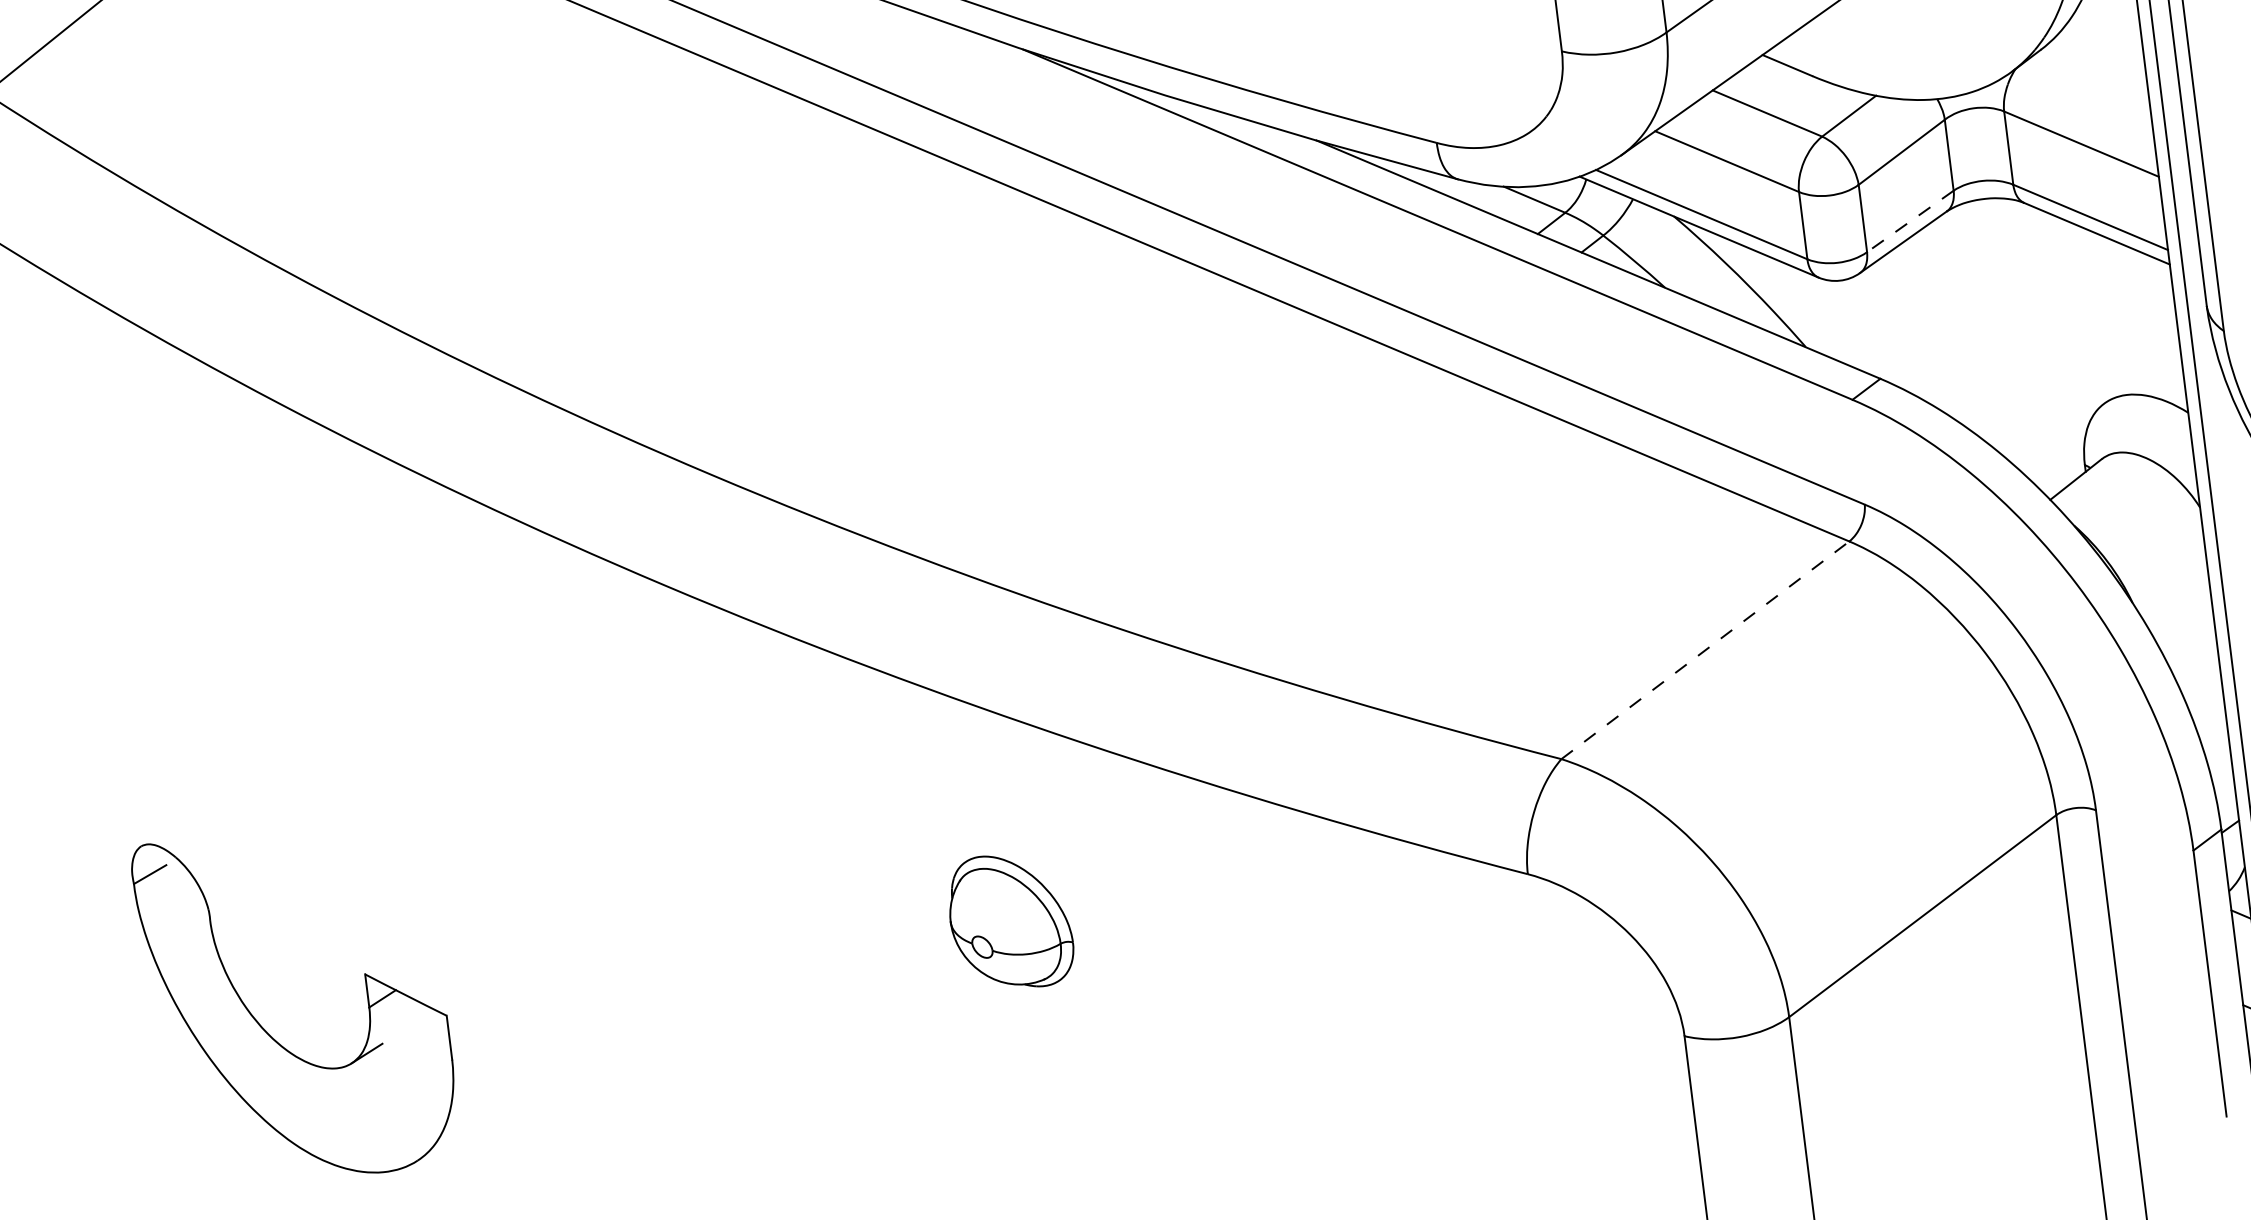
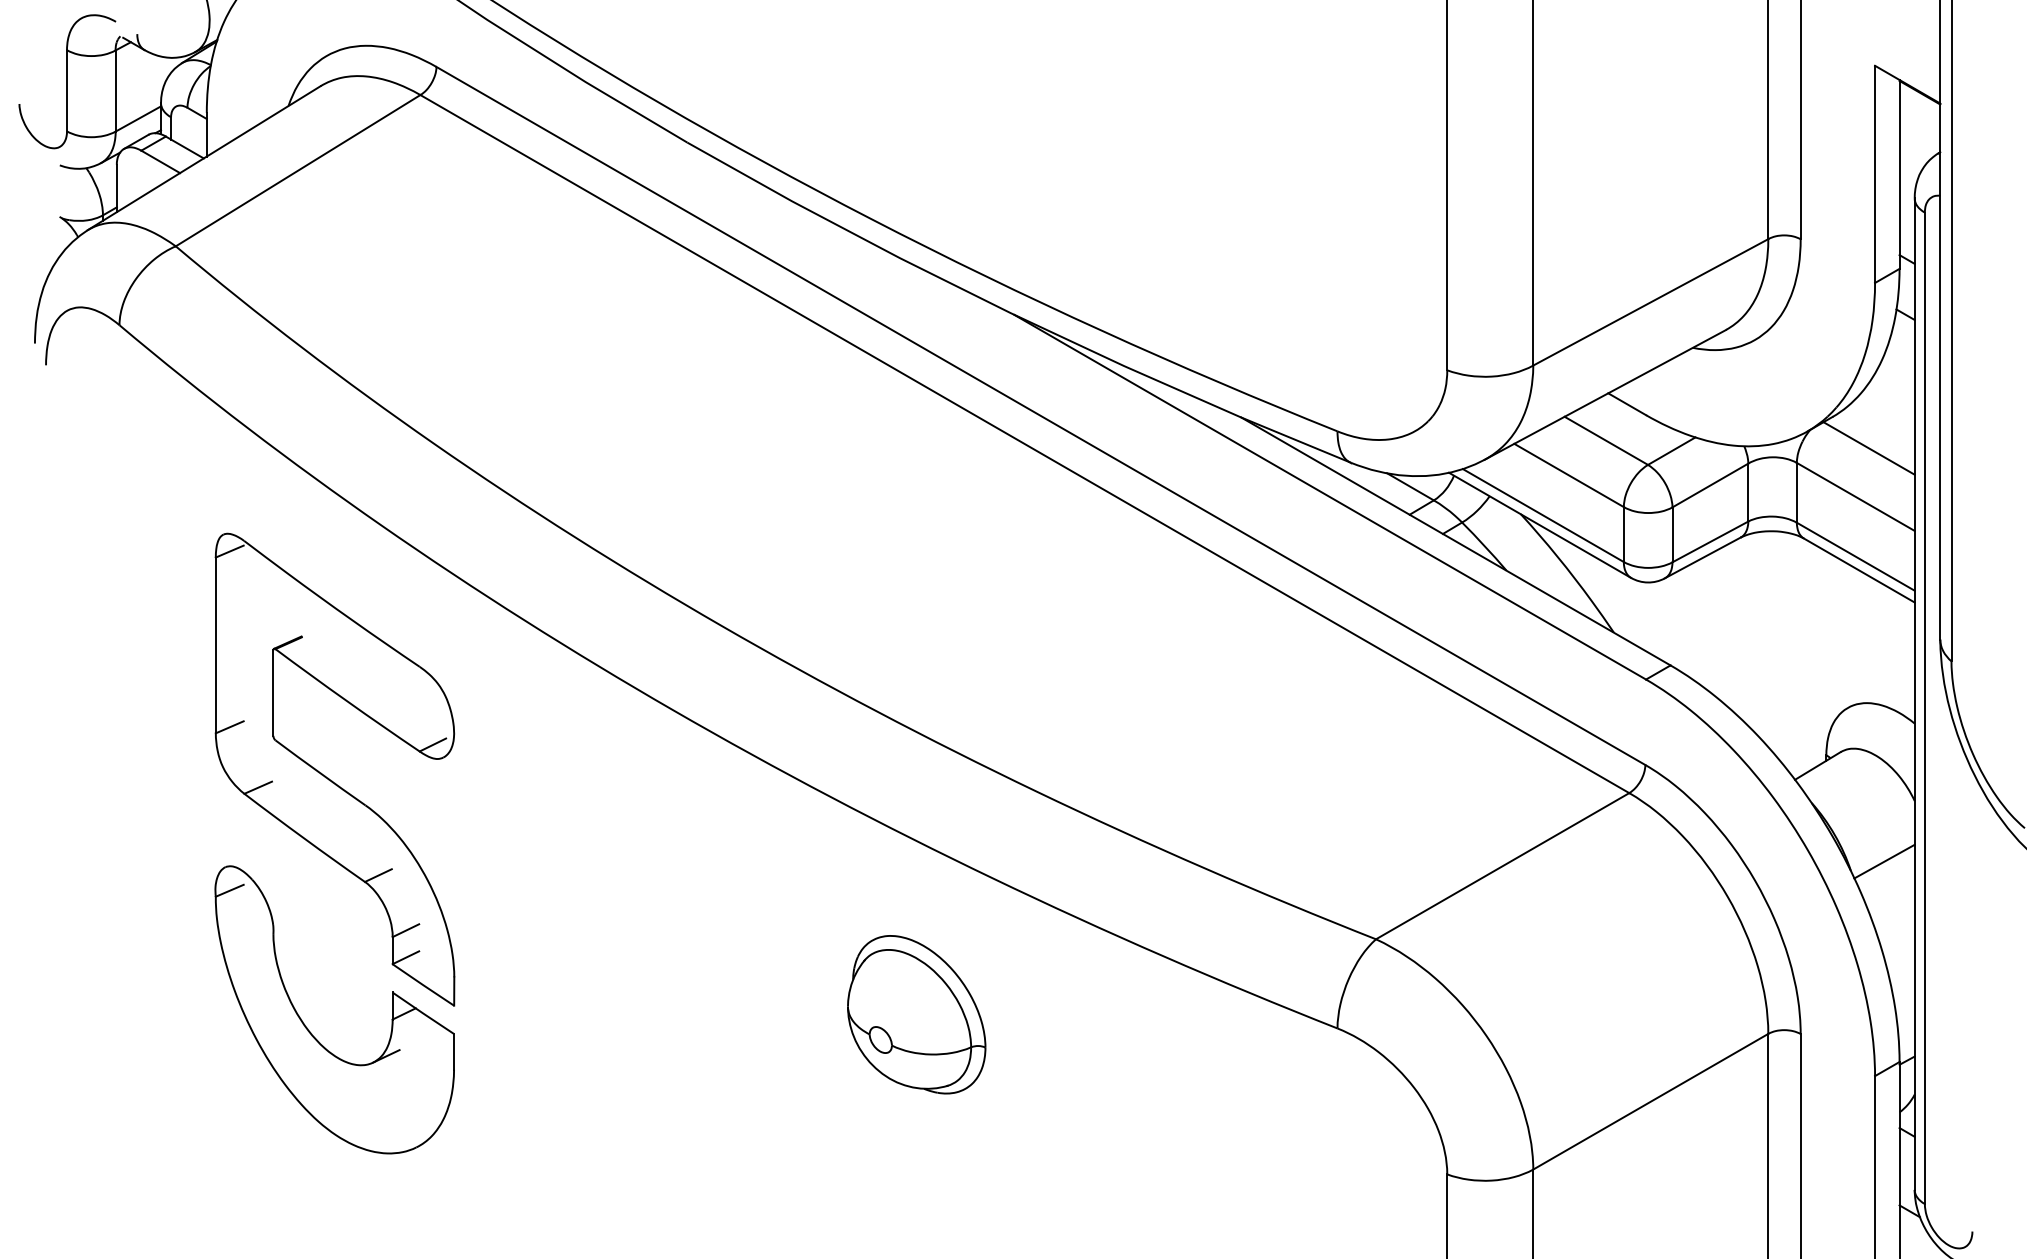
line: (2089, 82) -> (1868, 448), added
line: (1910, 220) -> (1710, 541), dashed -> solid
line: (2172, 586) -> (1884, 861), added
line: (1706, 649) -> (1503, 865), dashed -> solid
part: (253, 720) -> (328, 777), added
part: (1010, 921) -> (916, 1014), size x1.43

